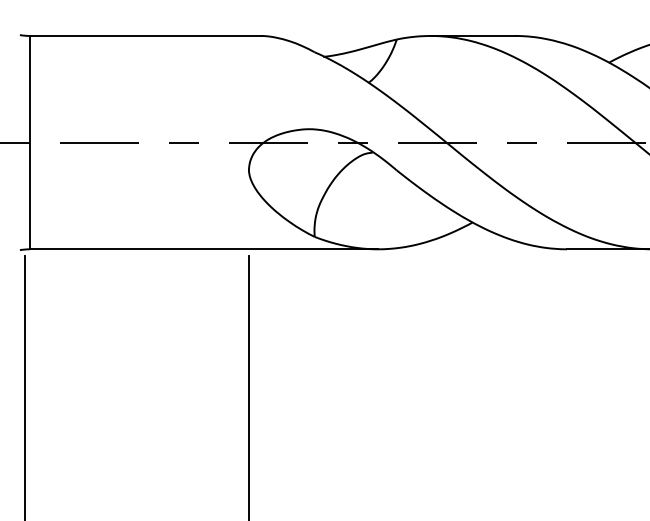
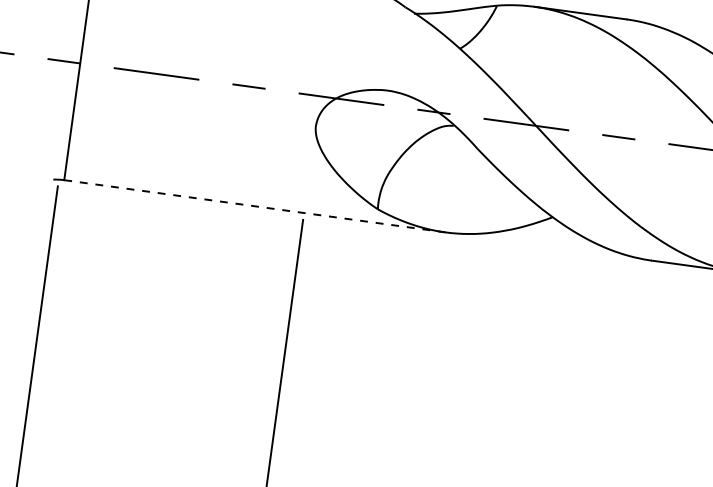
line: (204, 249) -> (255, 206), solid -> dashed

